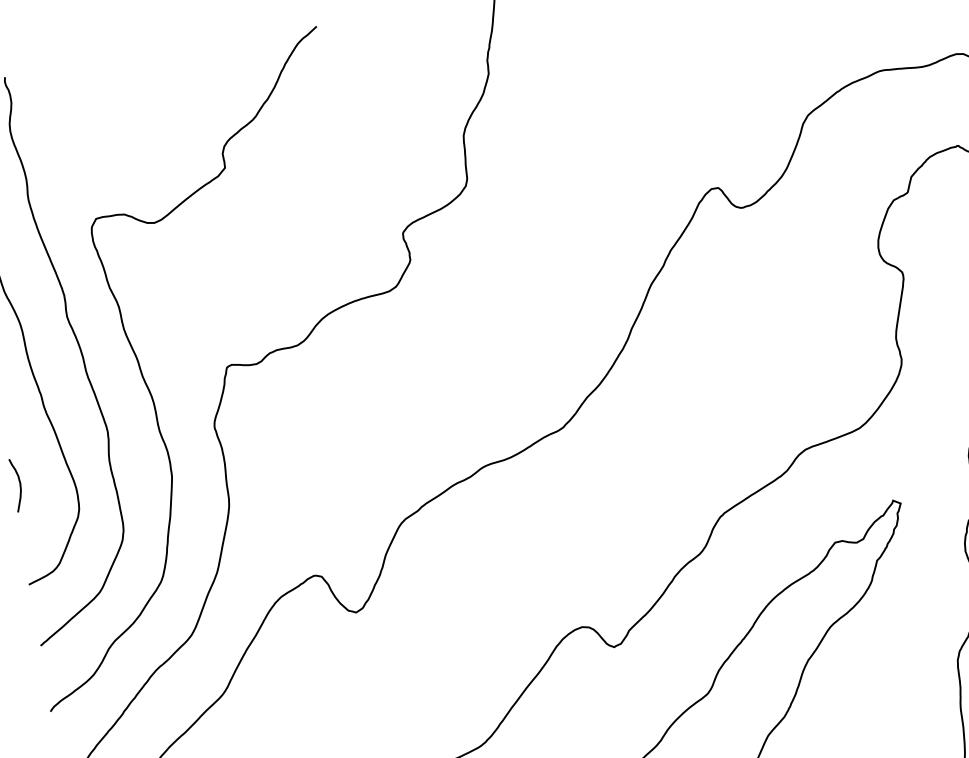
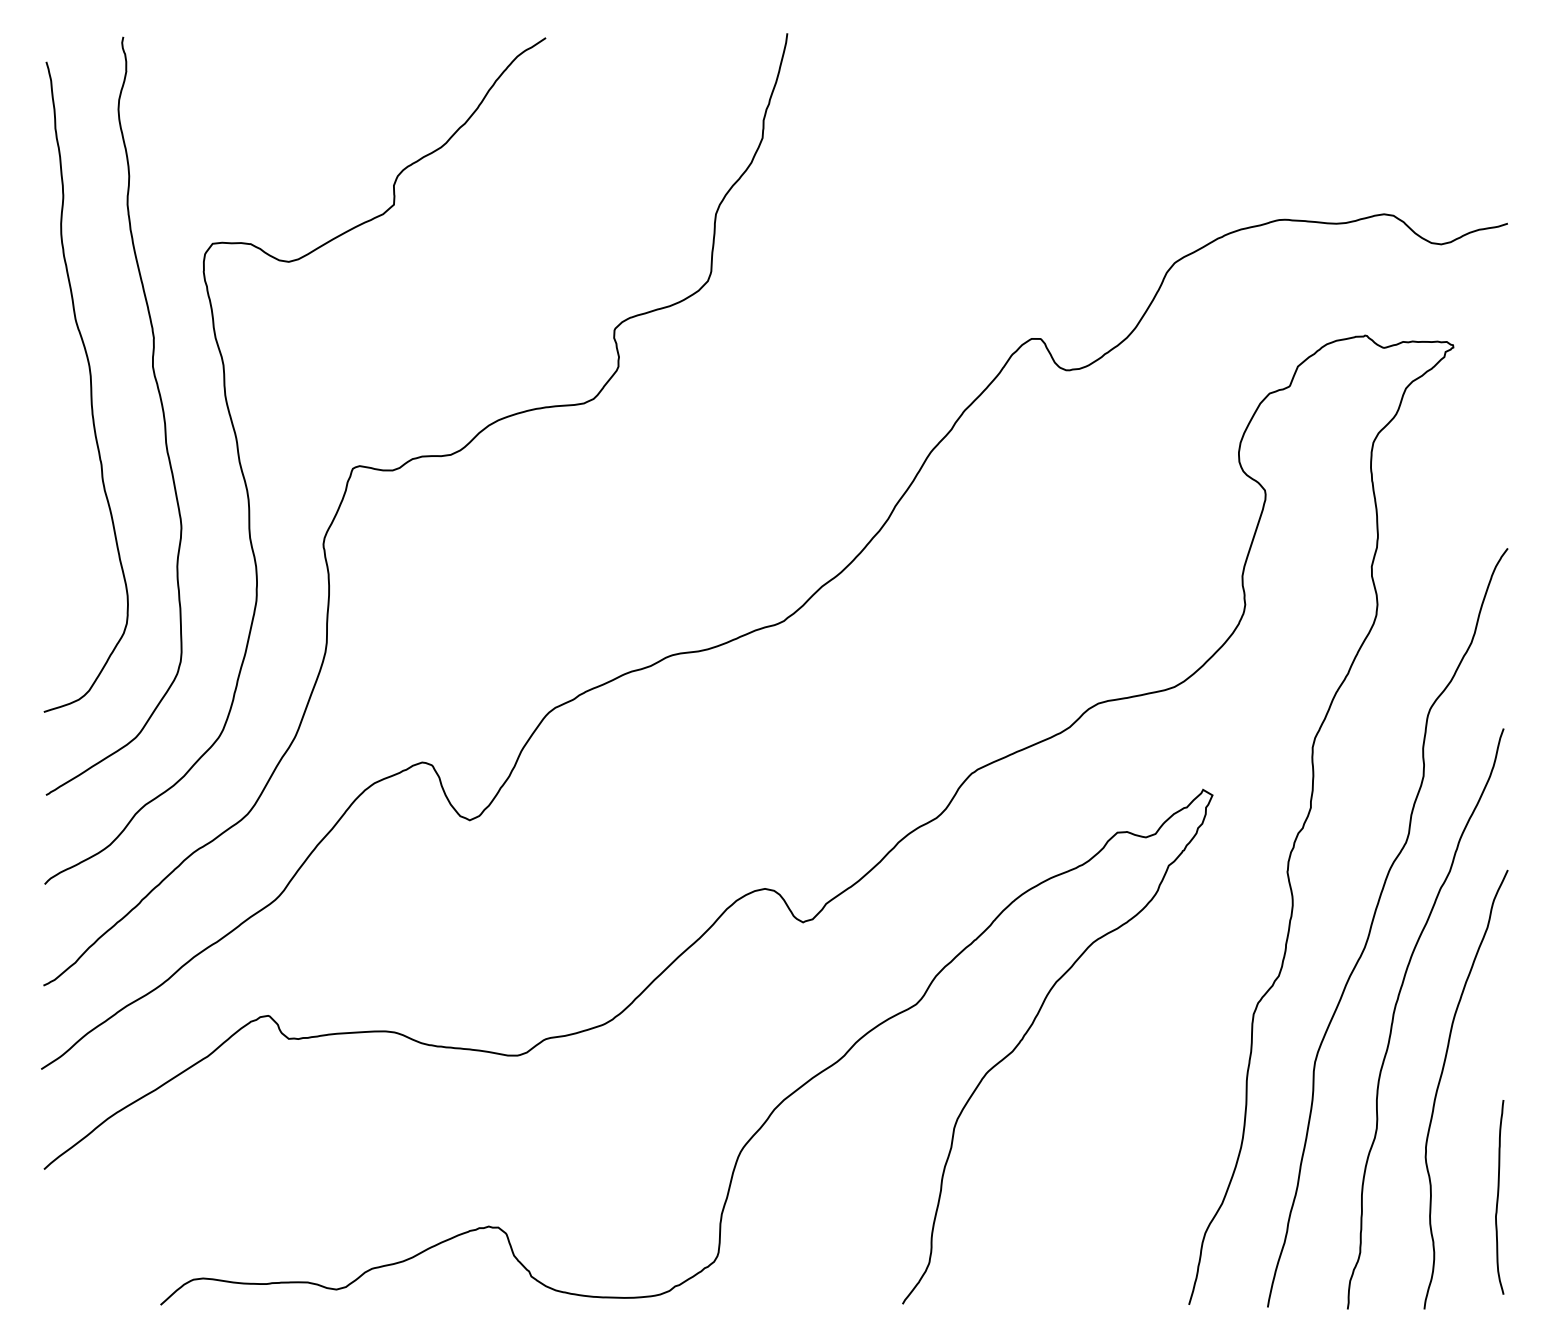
curve: (19, 485) -> (53, 578), removed

